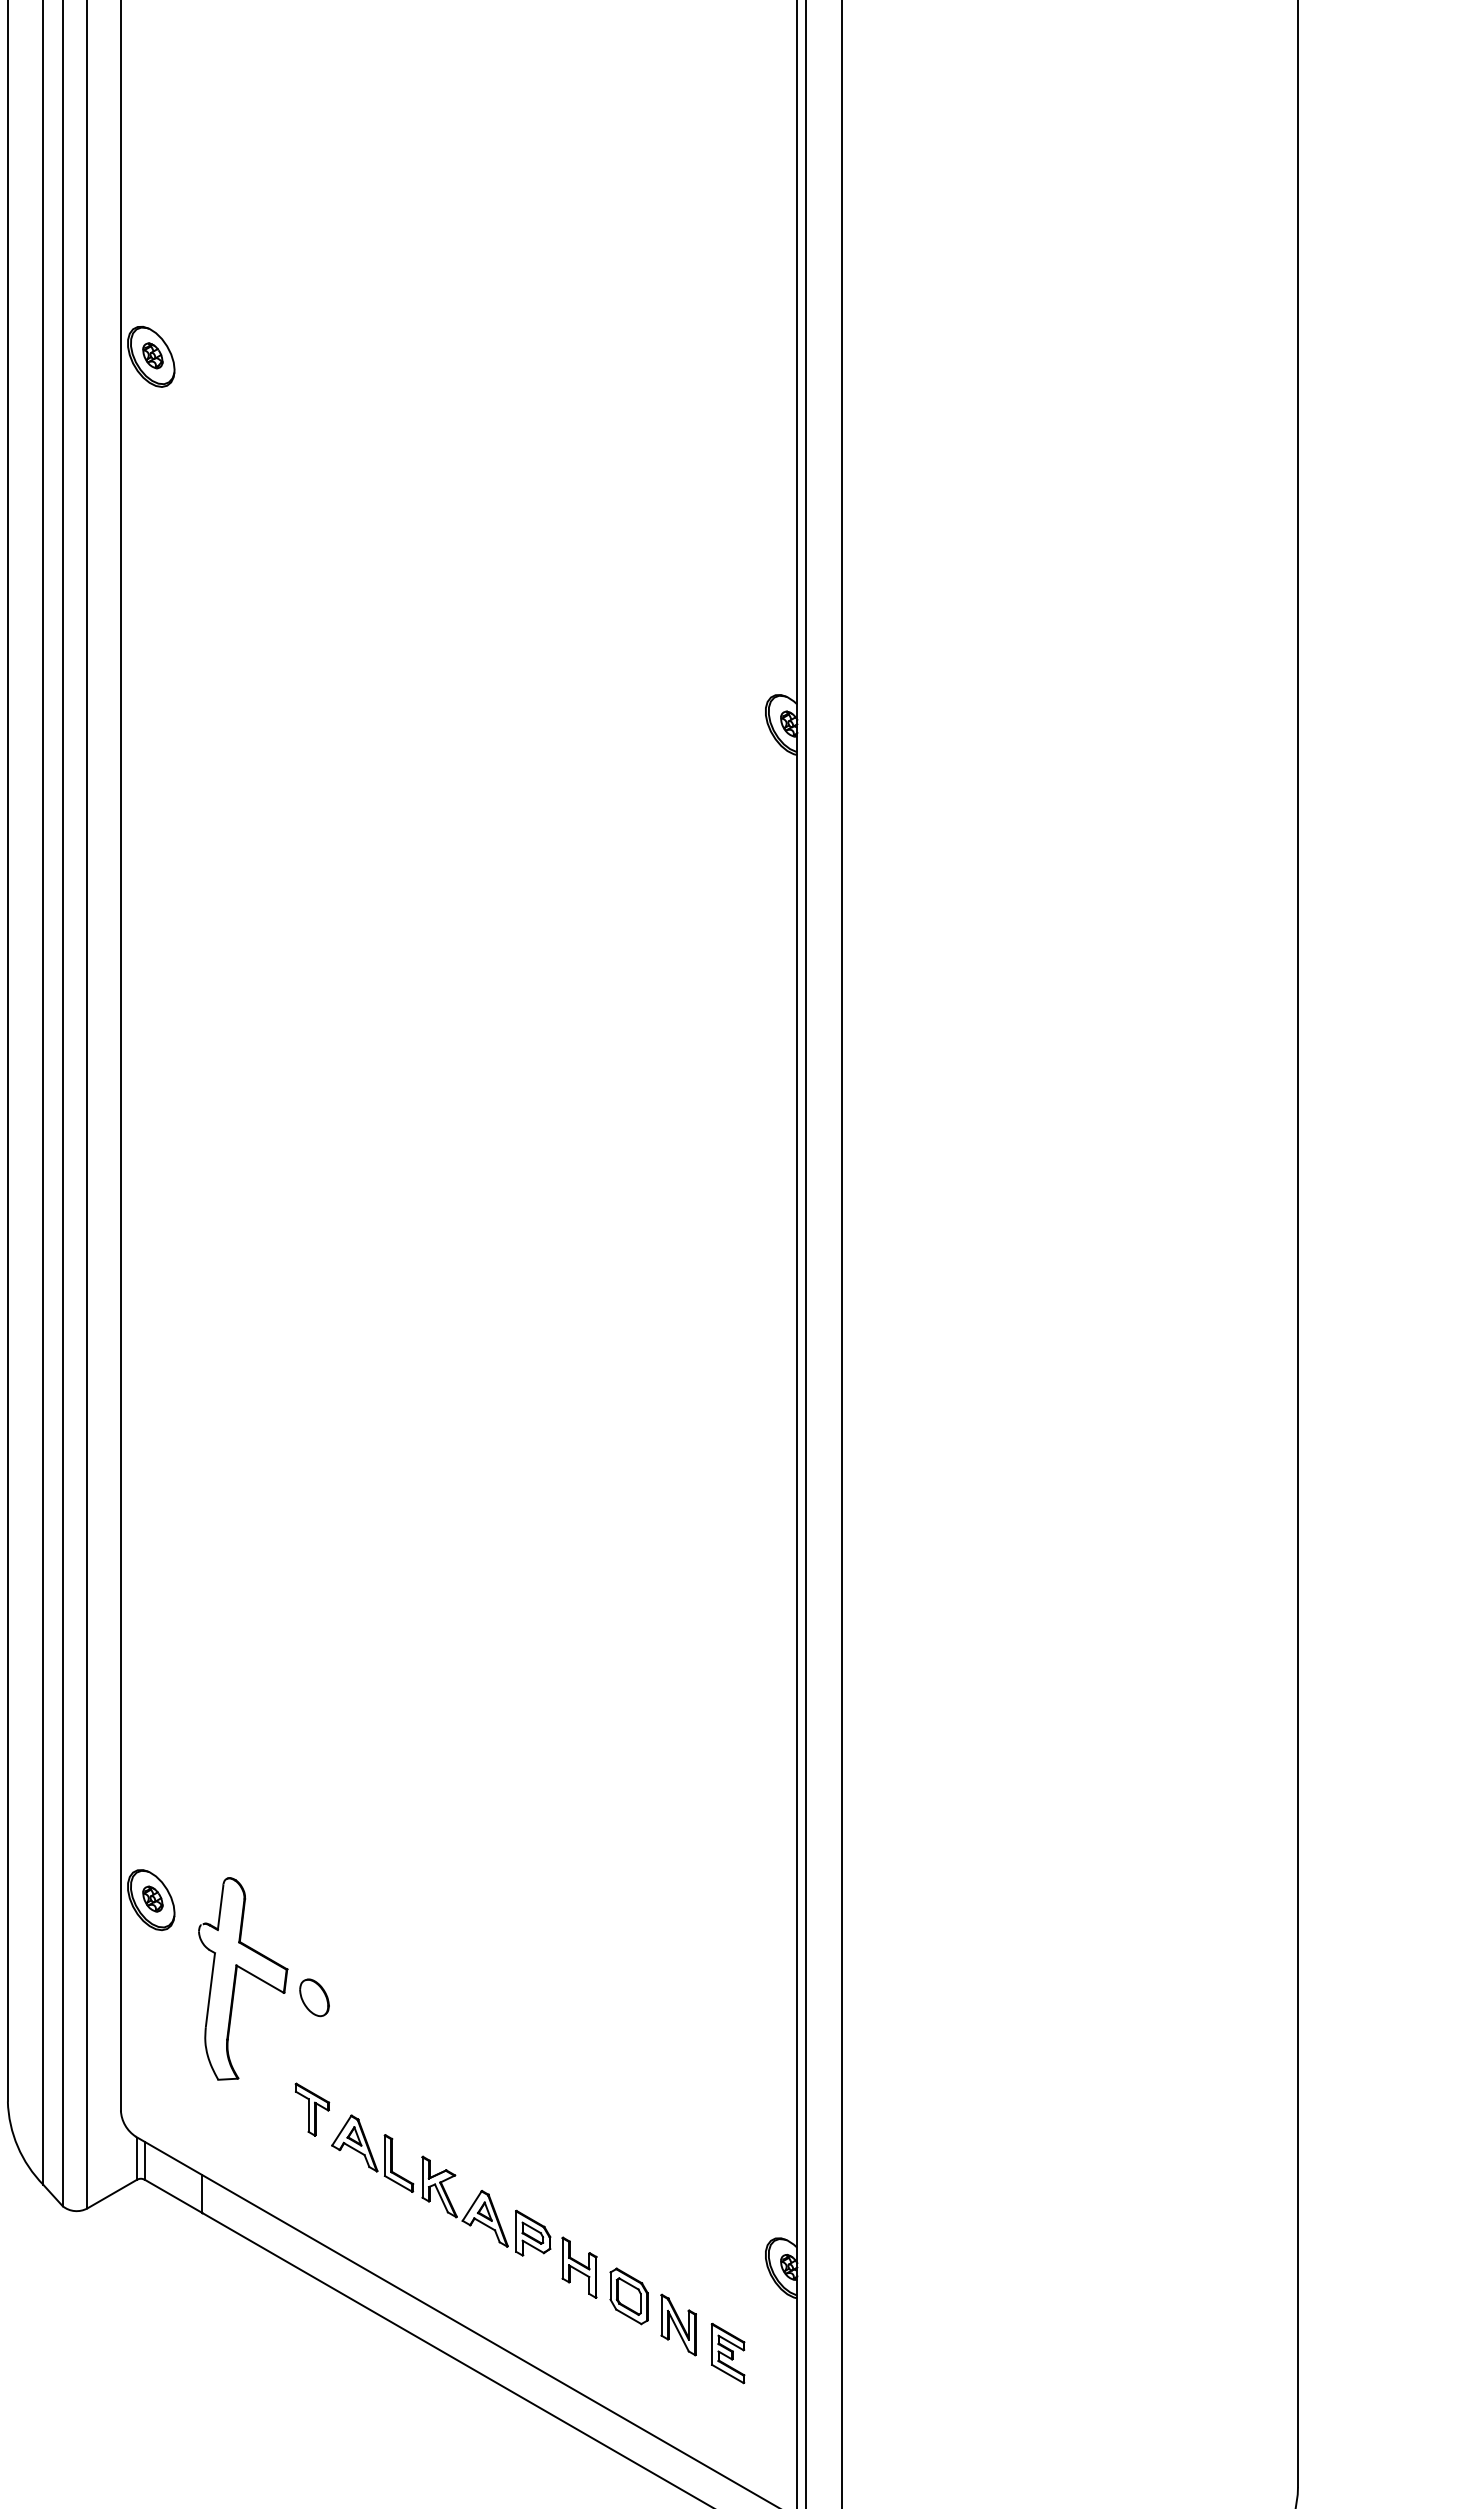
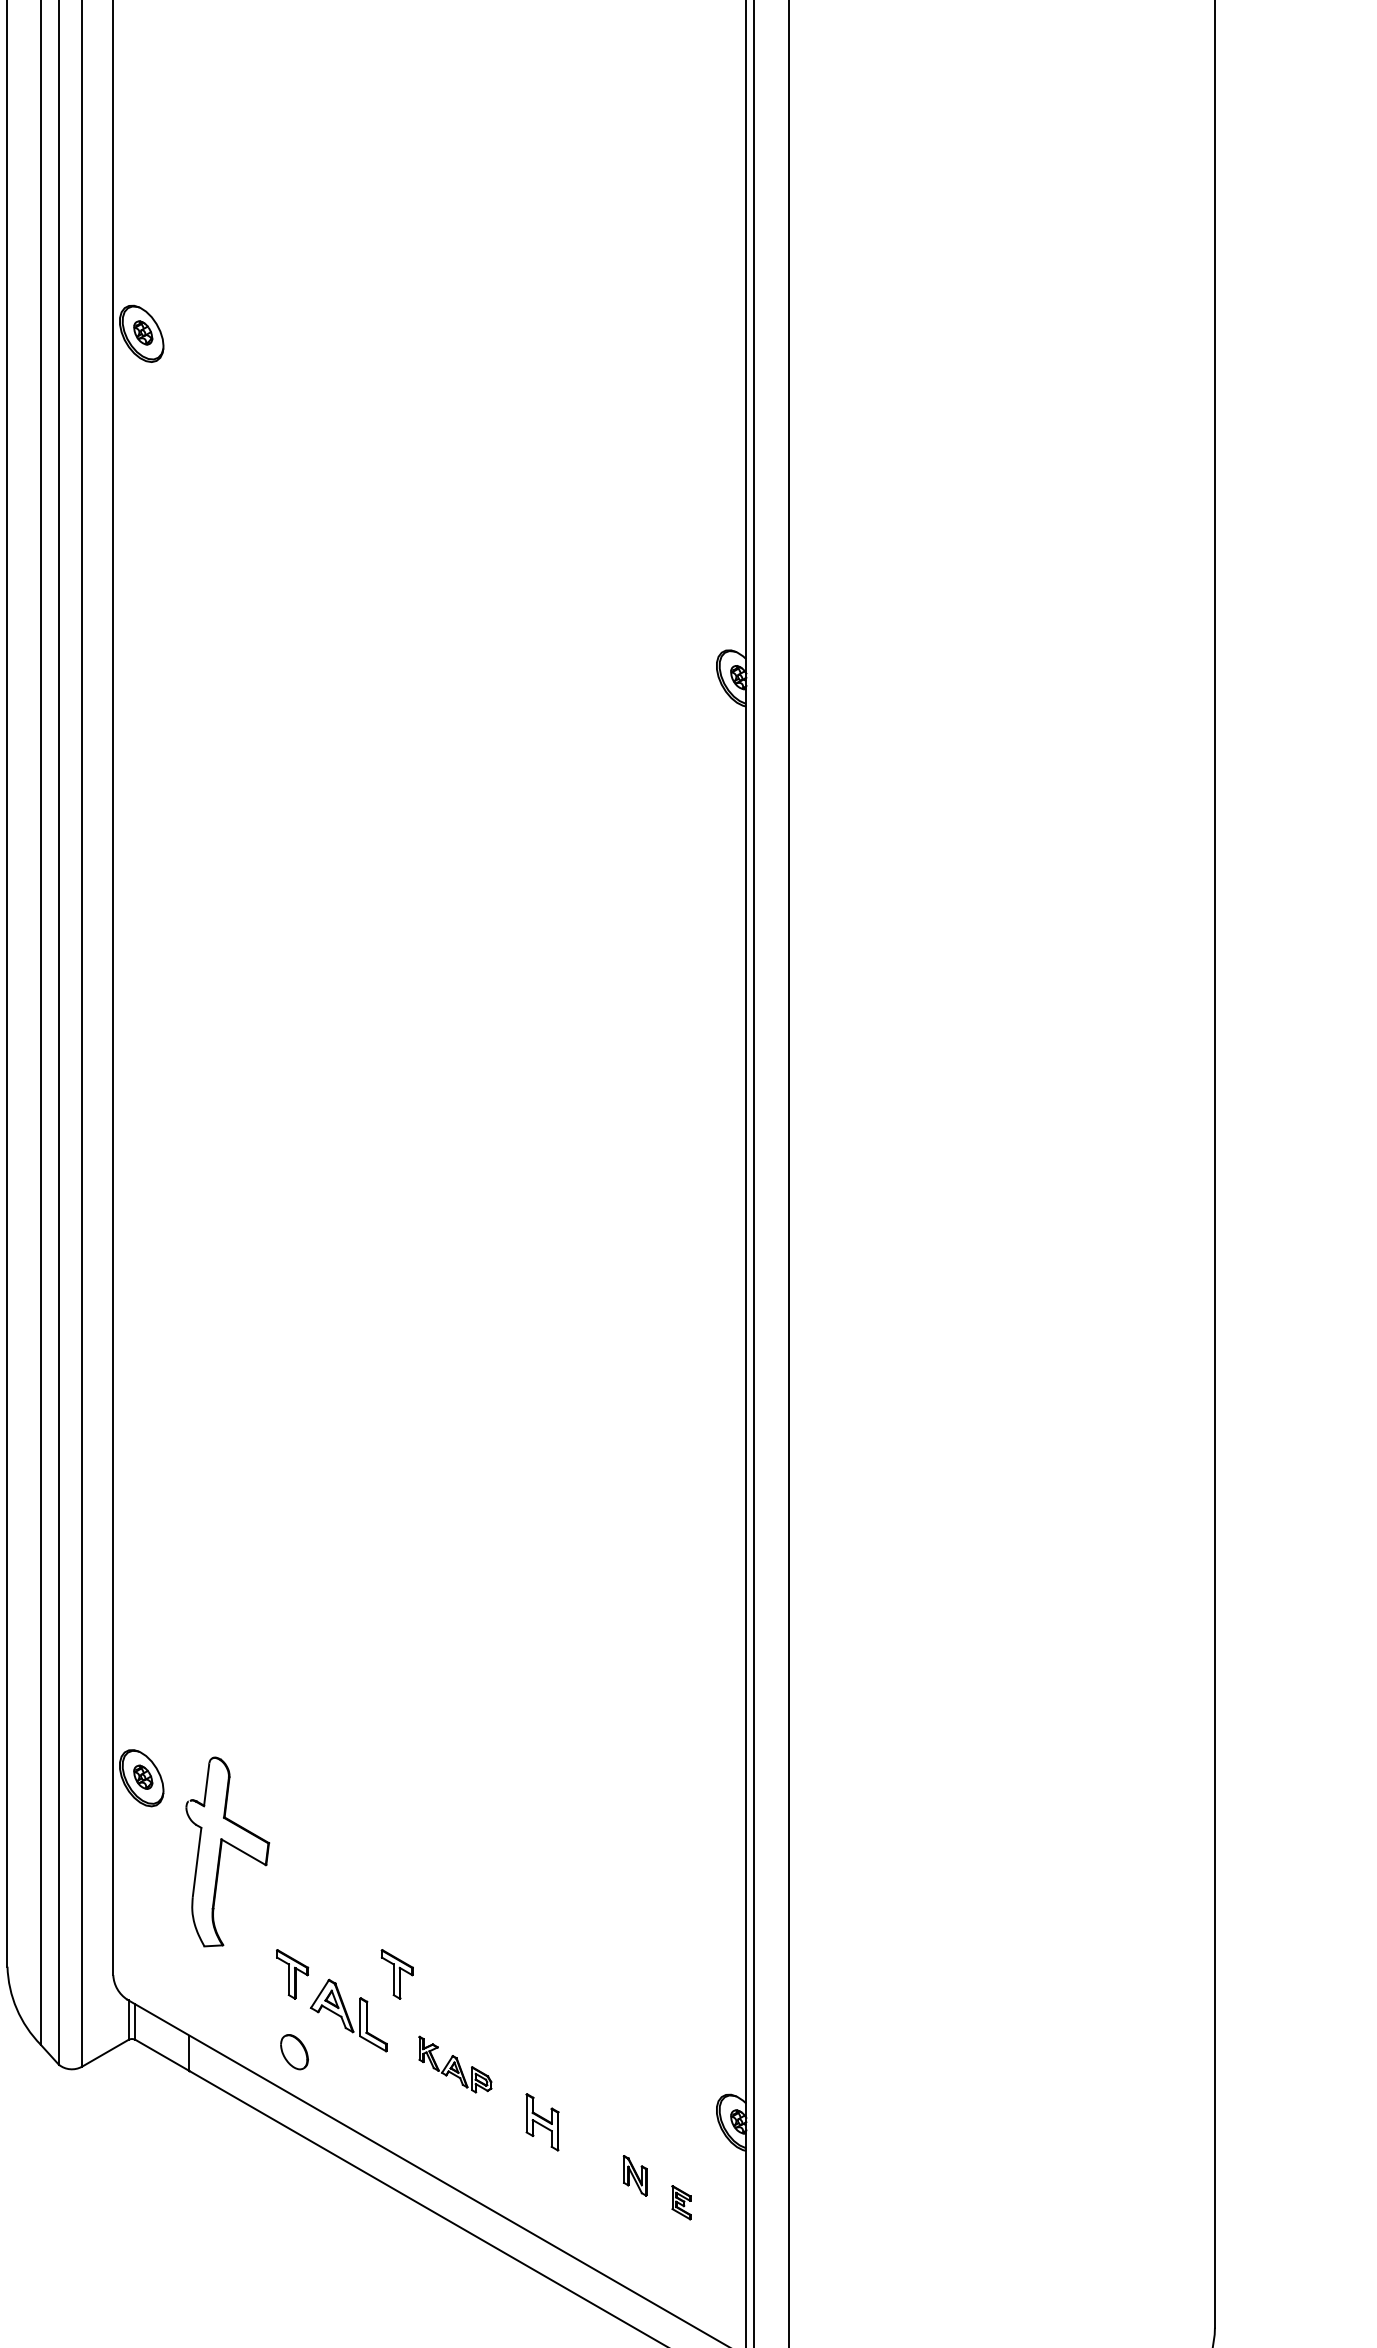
part: (314, 1997) -> (294, 2051), moved
part: (424, 2109) -> (397, 1974), added
part: (486, 2205) -> (455, 2064), size x0.6
part: (628, 2296) -> (588, 2149), removed
part: (678, 2324) -> (635, 2175), size x0.7
part: (727, 2353) -> (681, 2202), size x0.6

